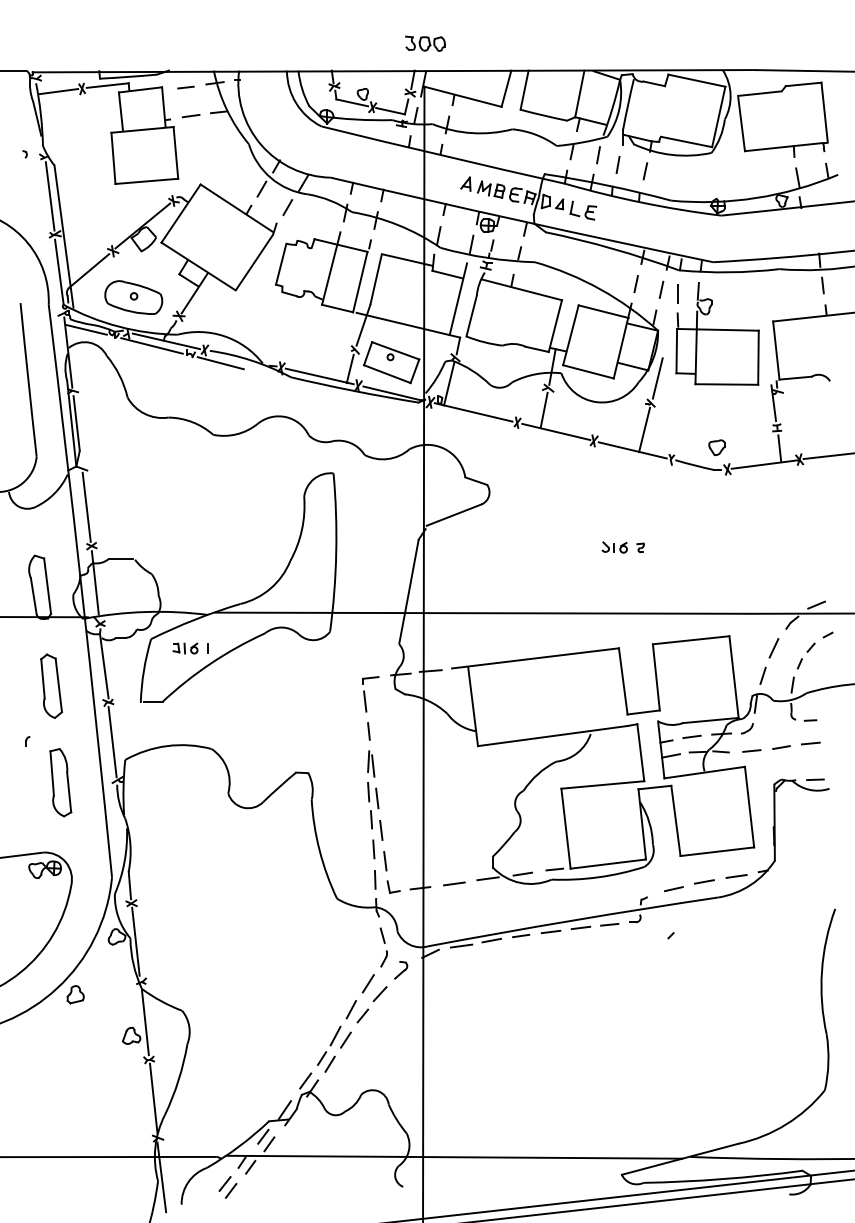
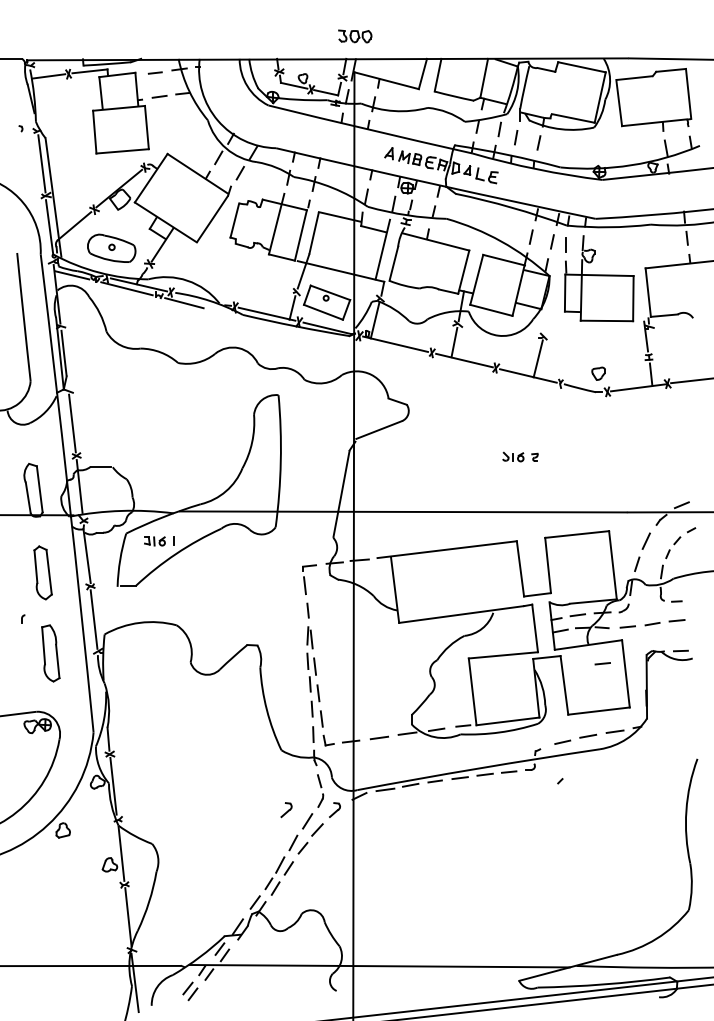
line: (657, 378) -> (549, 315), removed
line: (721, 794) -> (602, 663), added
part: (343, 970) -> (286, 810), added

